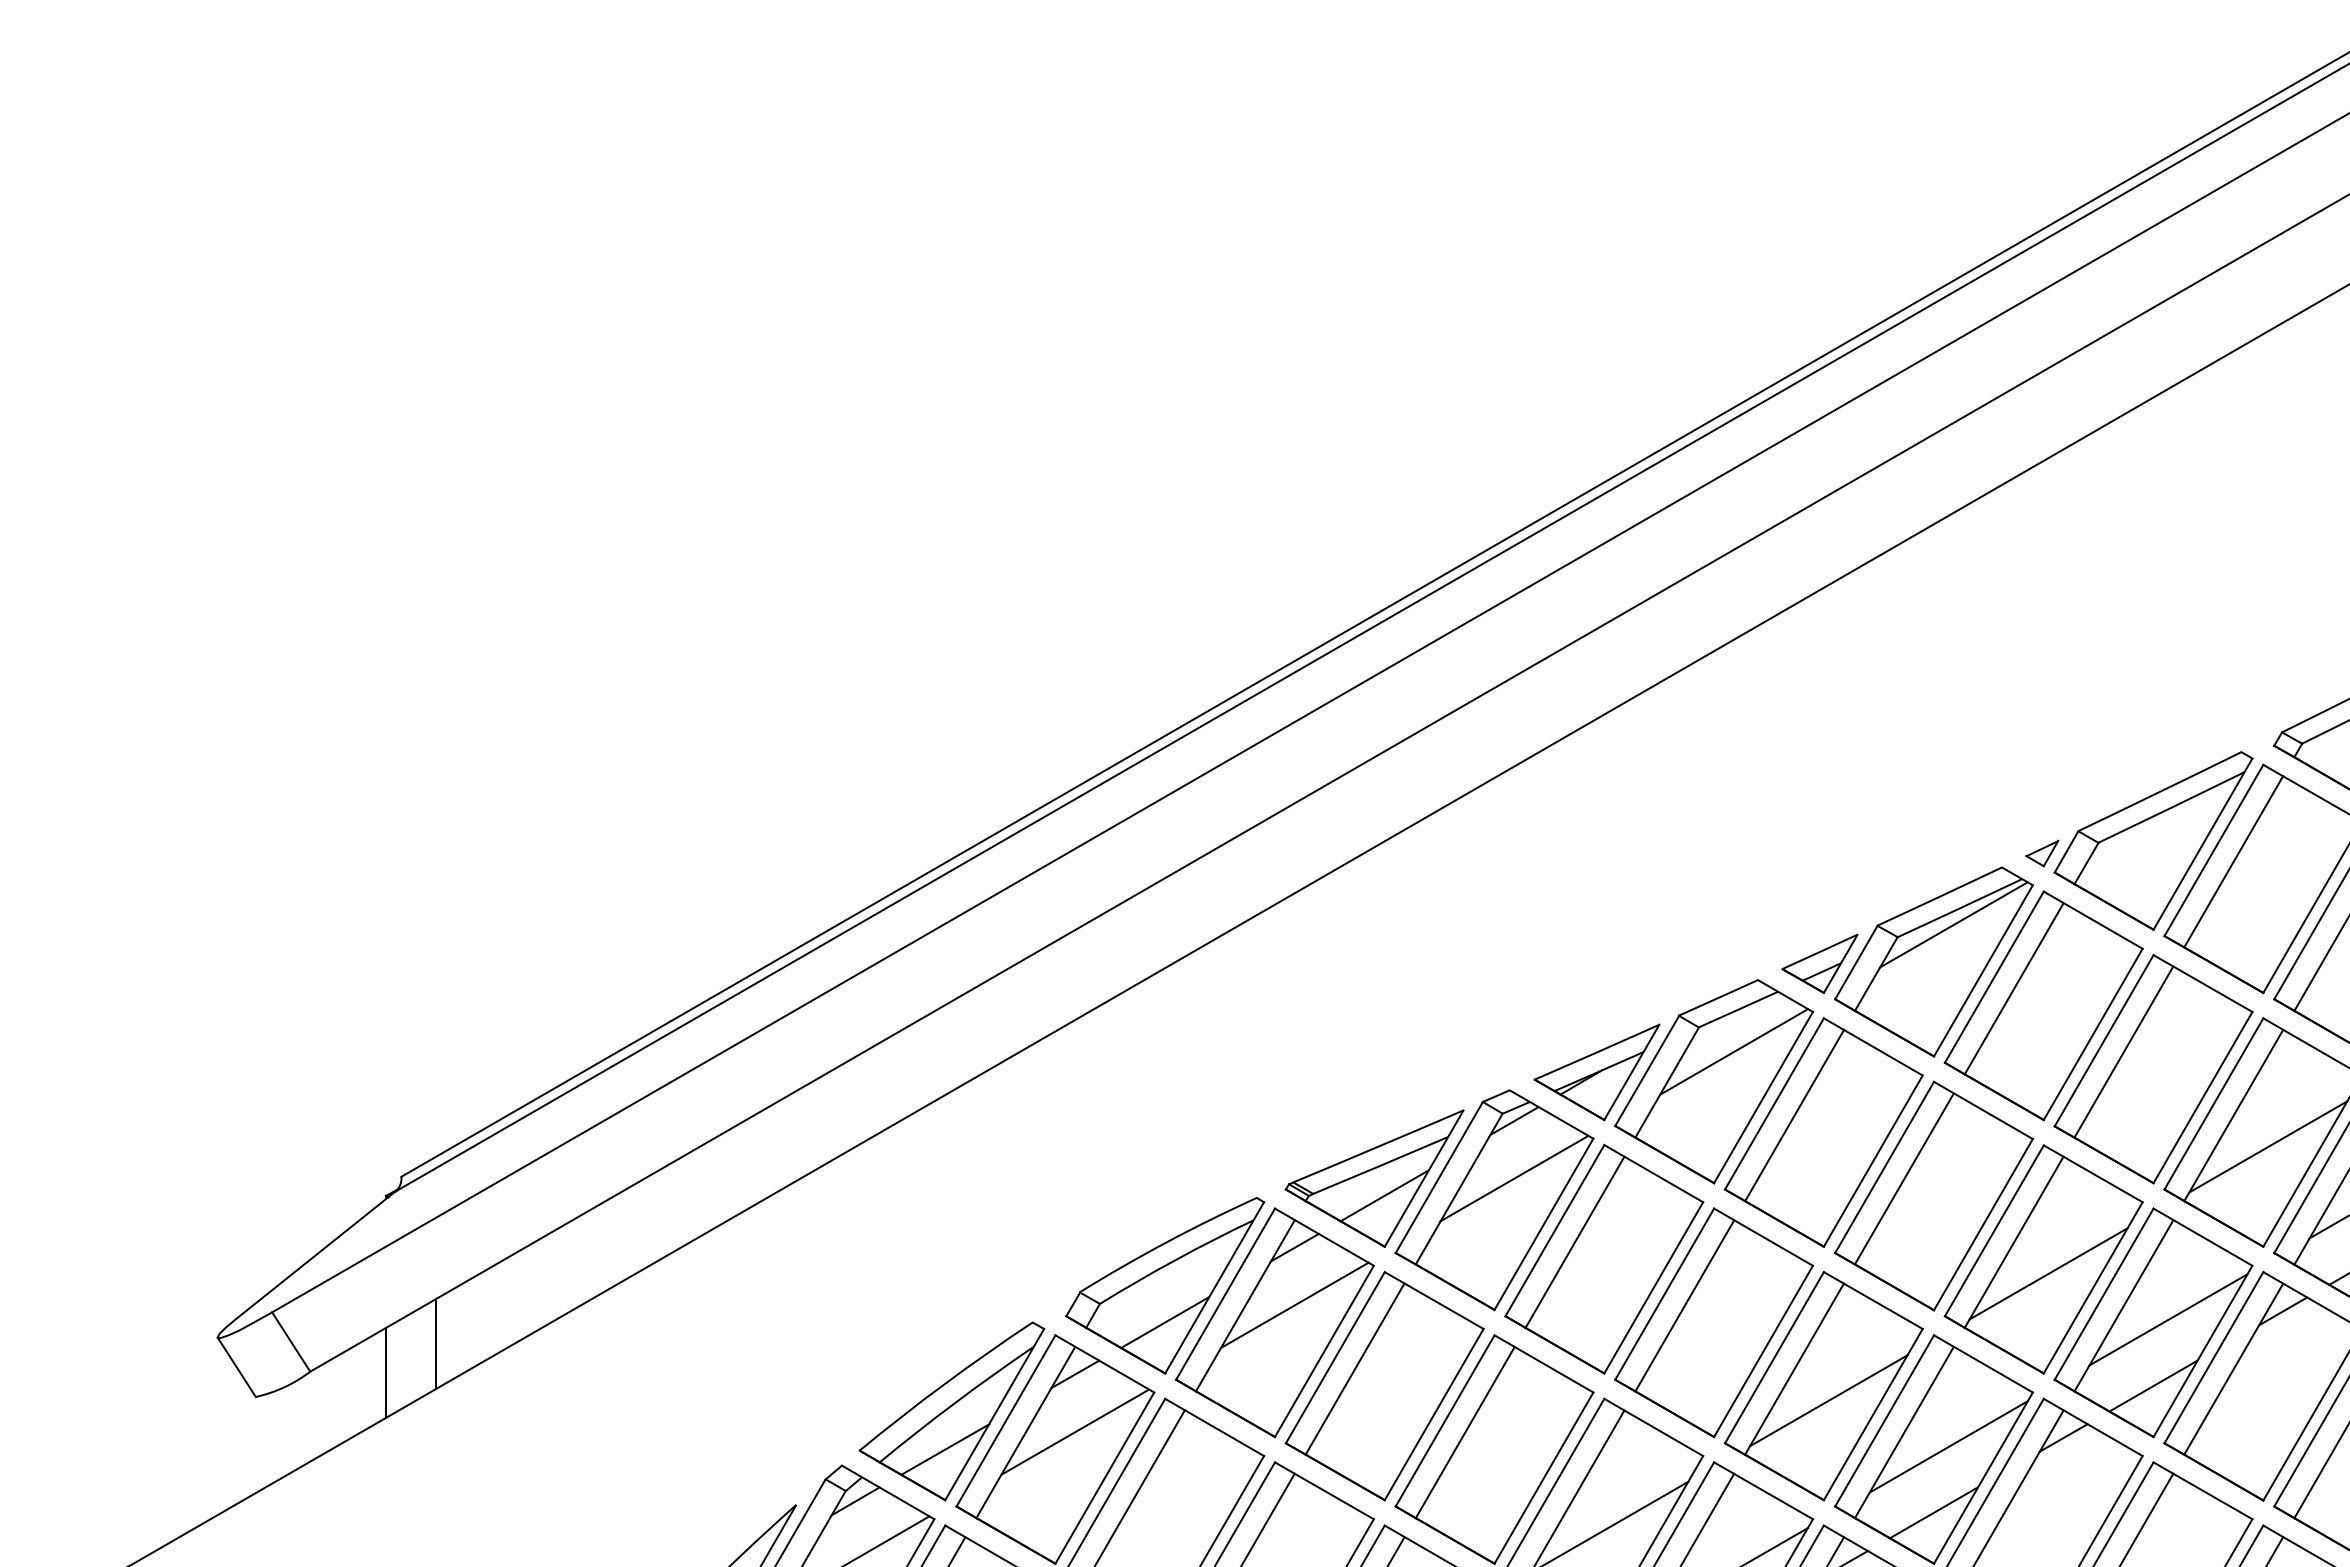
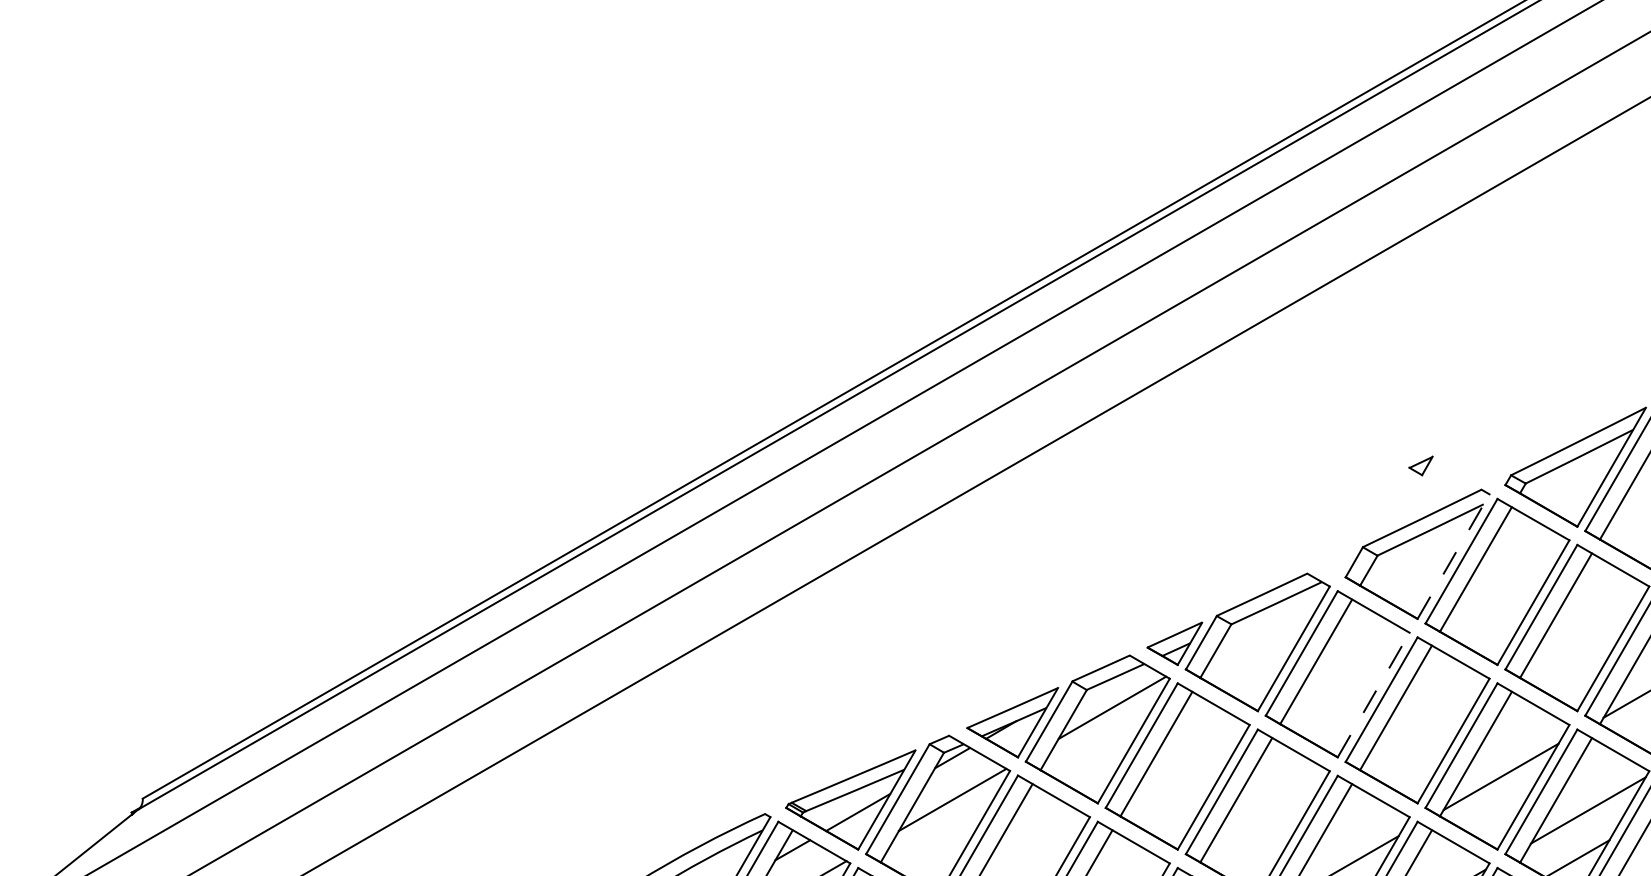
line: (2203, 844) -> (1453, 556), solid -> dashed
part: (2042, 853) -> (1421, 465), moved
line: (1953, 924) -> (1272, 615), removed
line: (2093, 1034) -> (1373, 695), solid -> dashed

